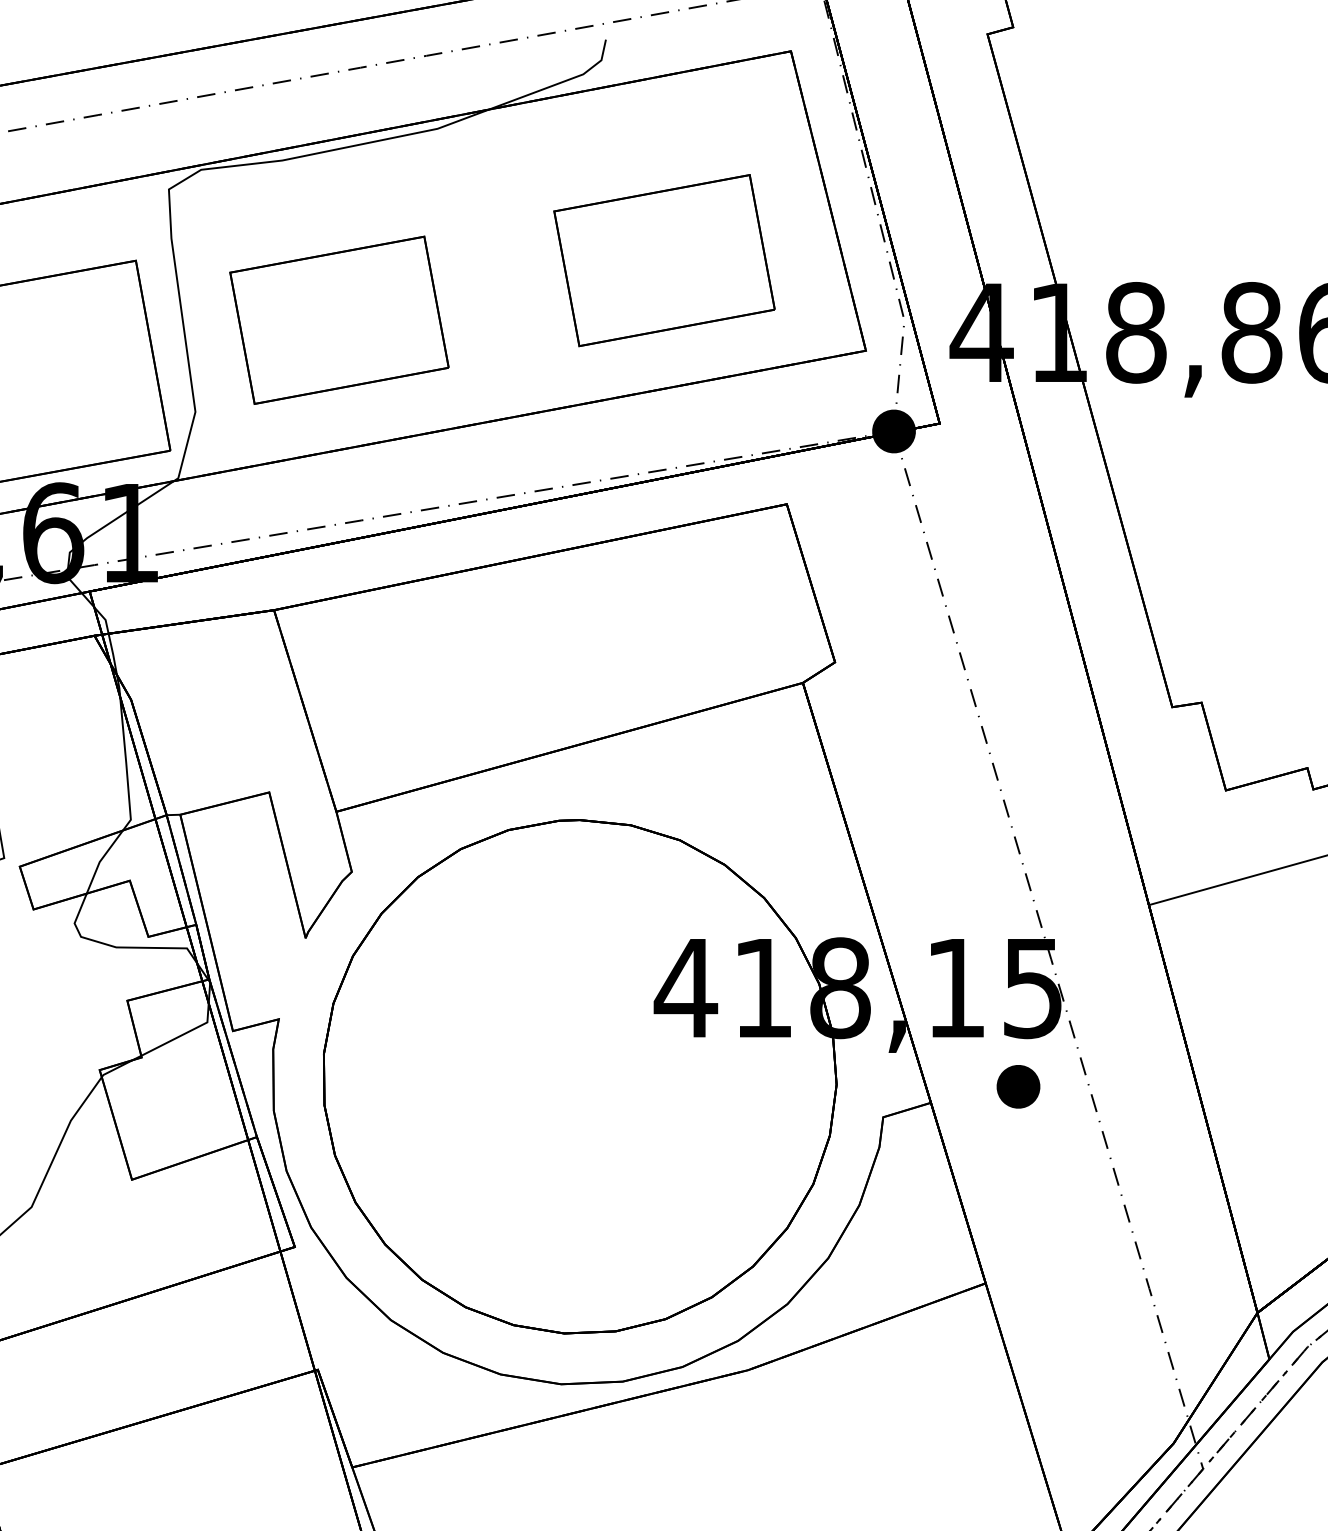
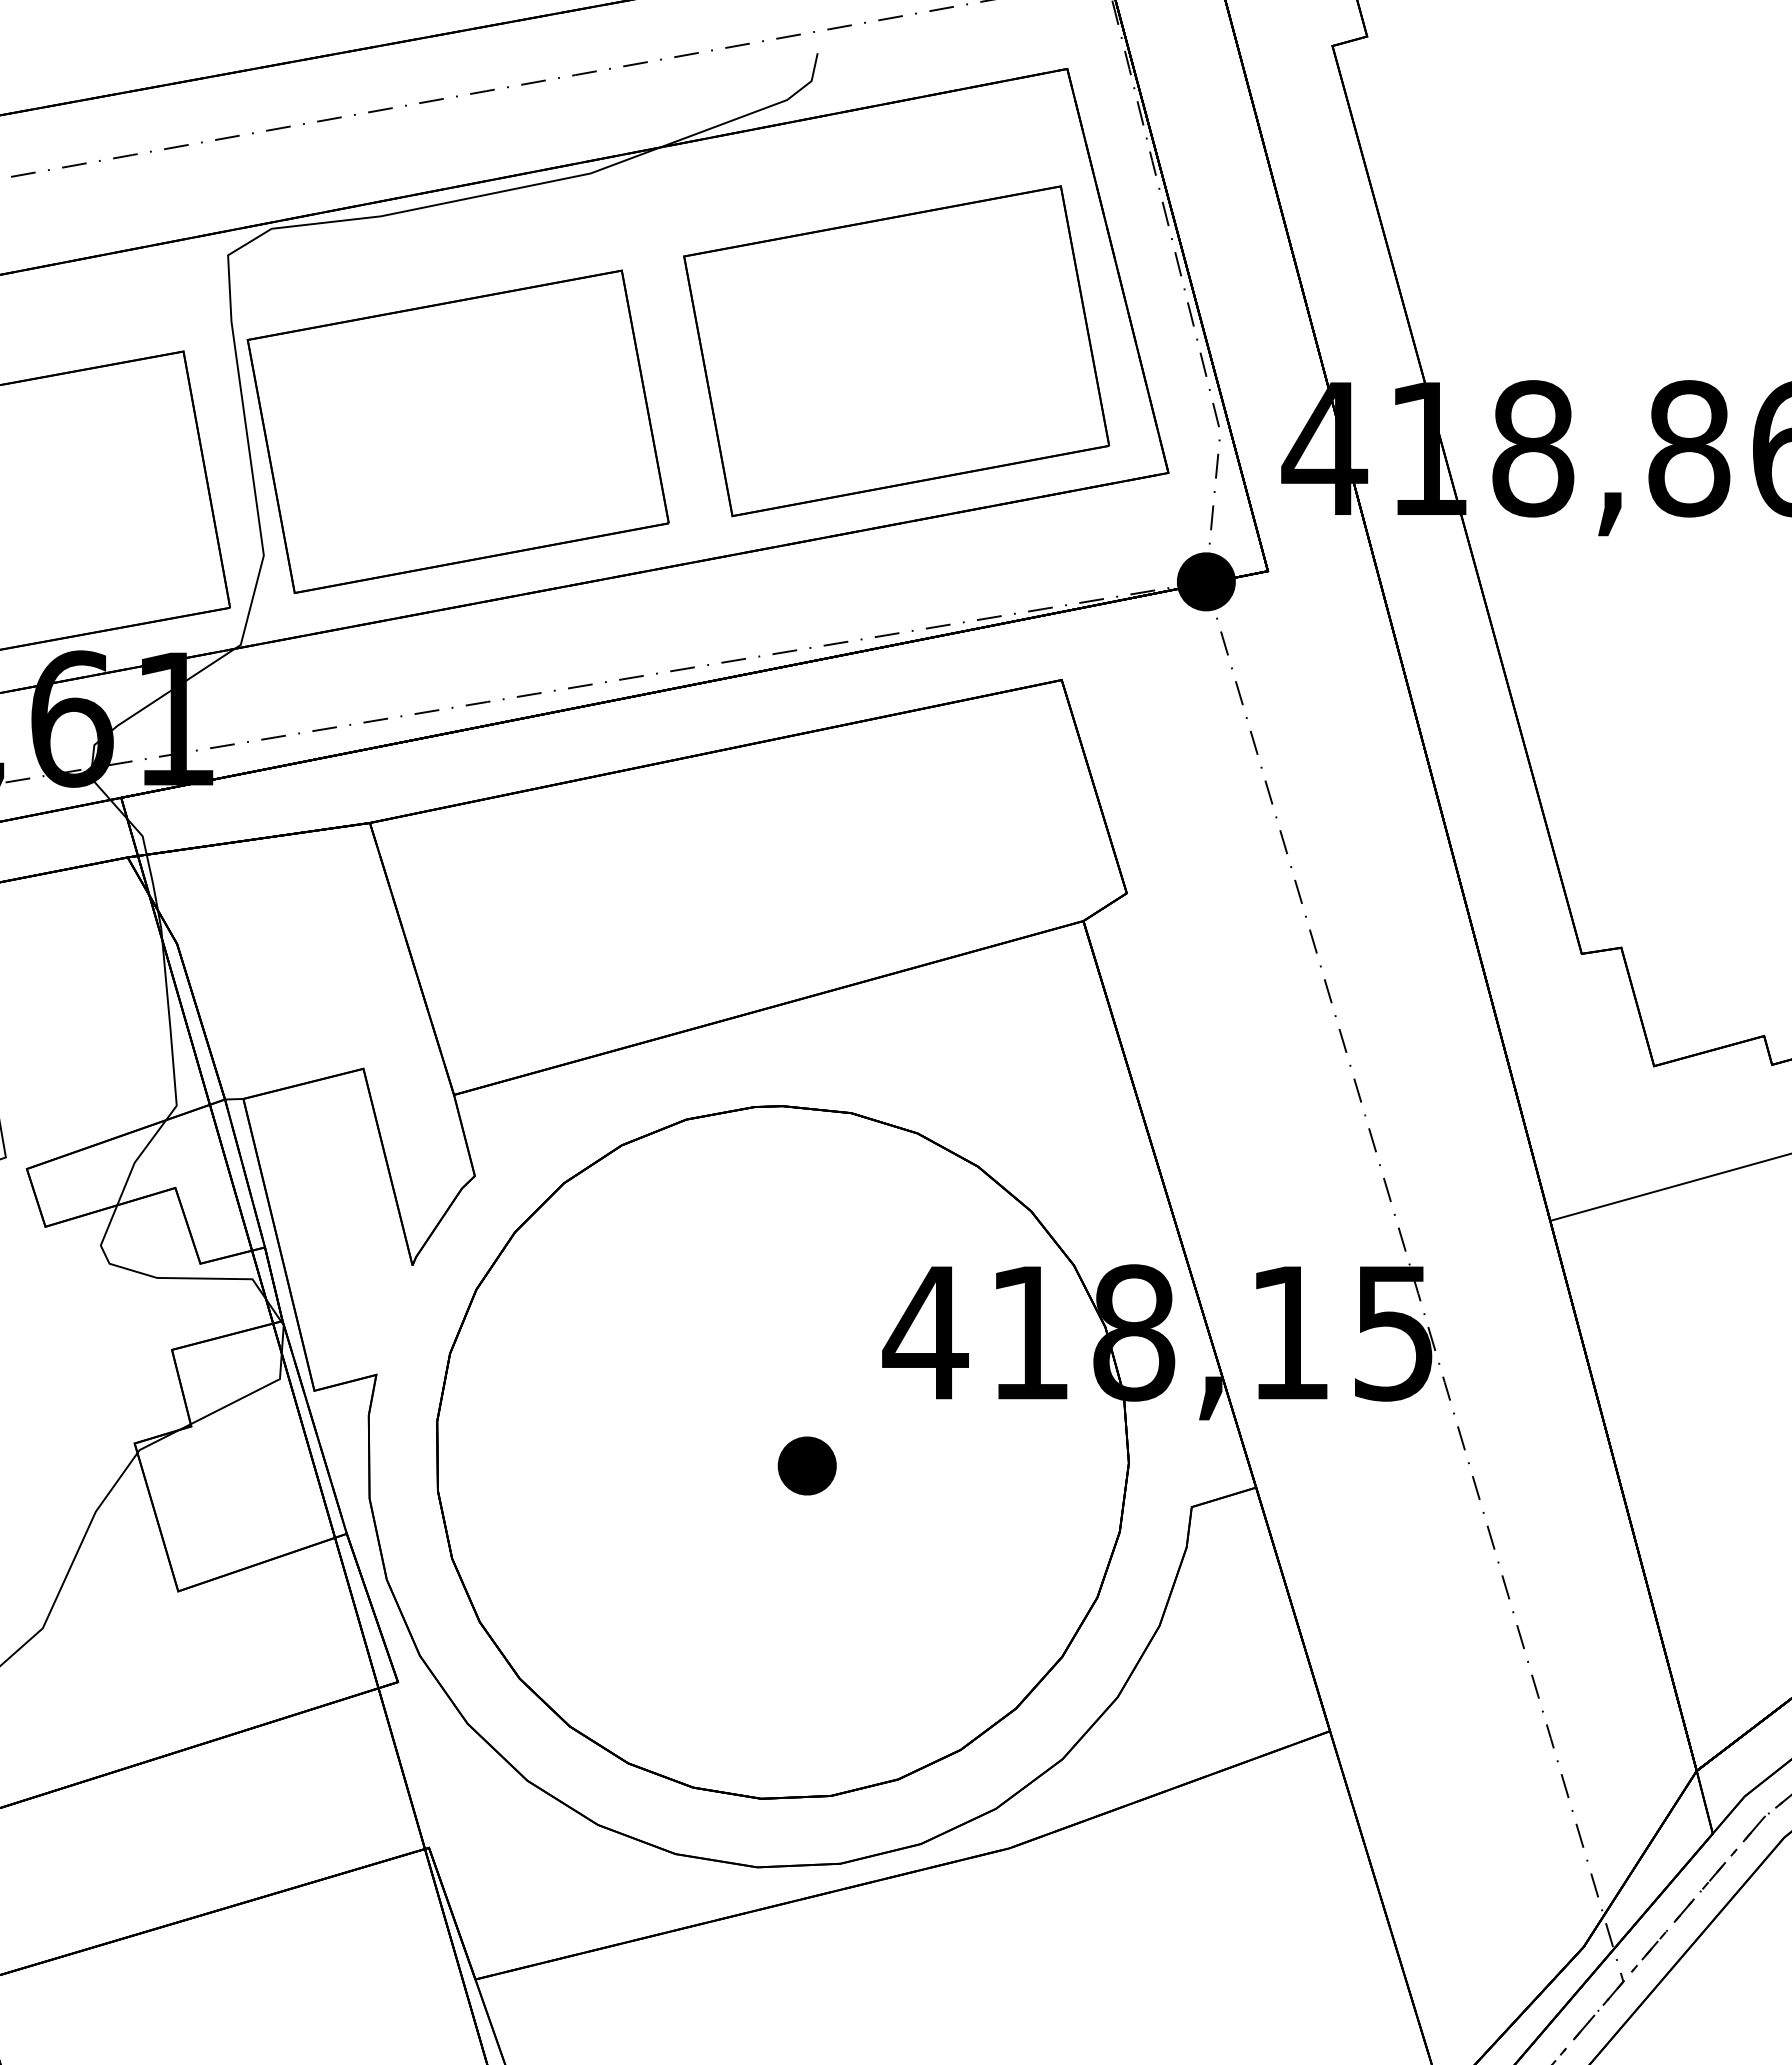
part: (664, 260) -> (896, 351), size x1.43
part: (338, 320) -> (457, 431), size x1.43
part: (1017, 1086) -> (806, 1465), moved

